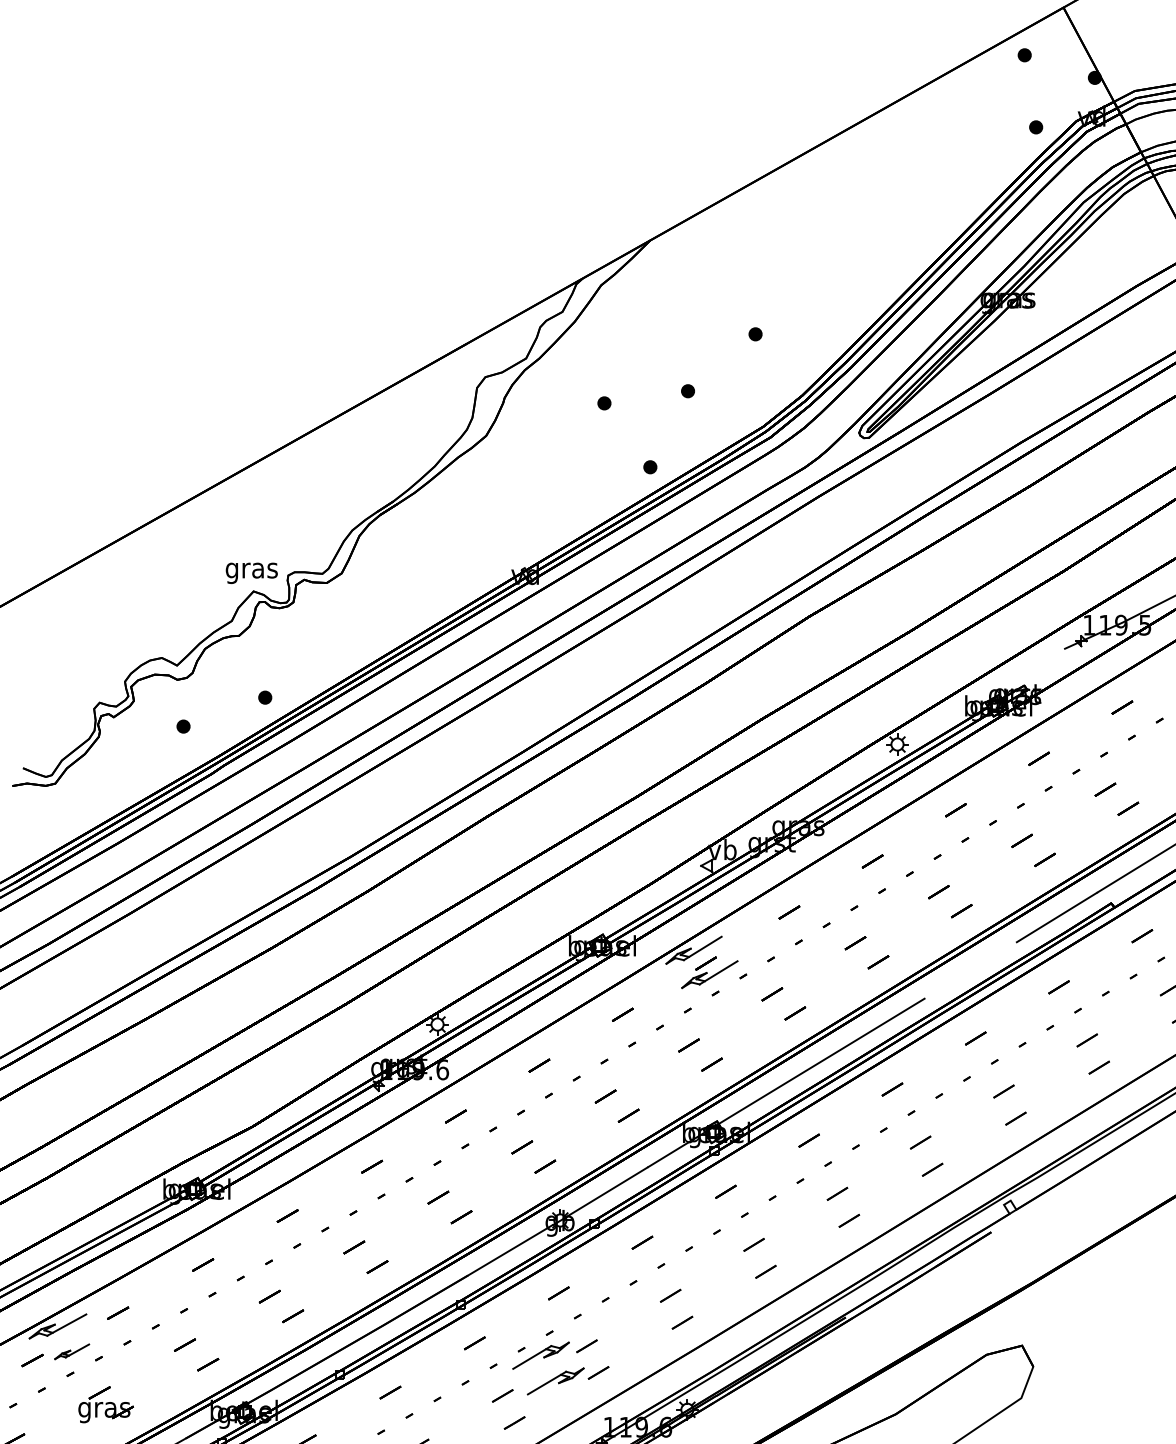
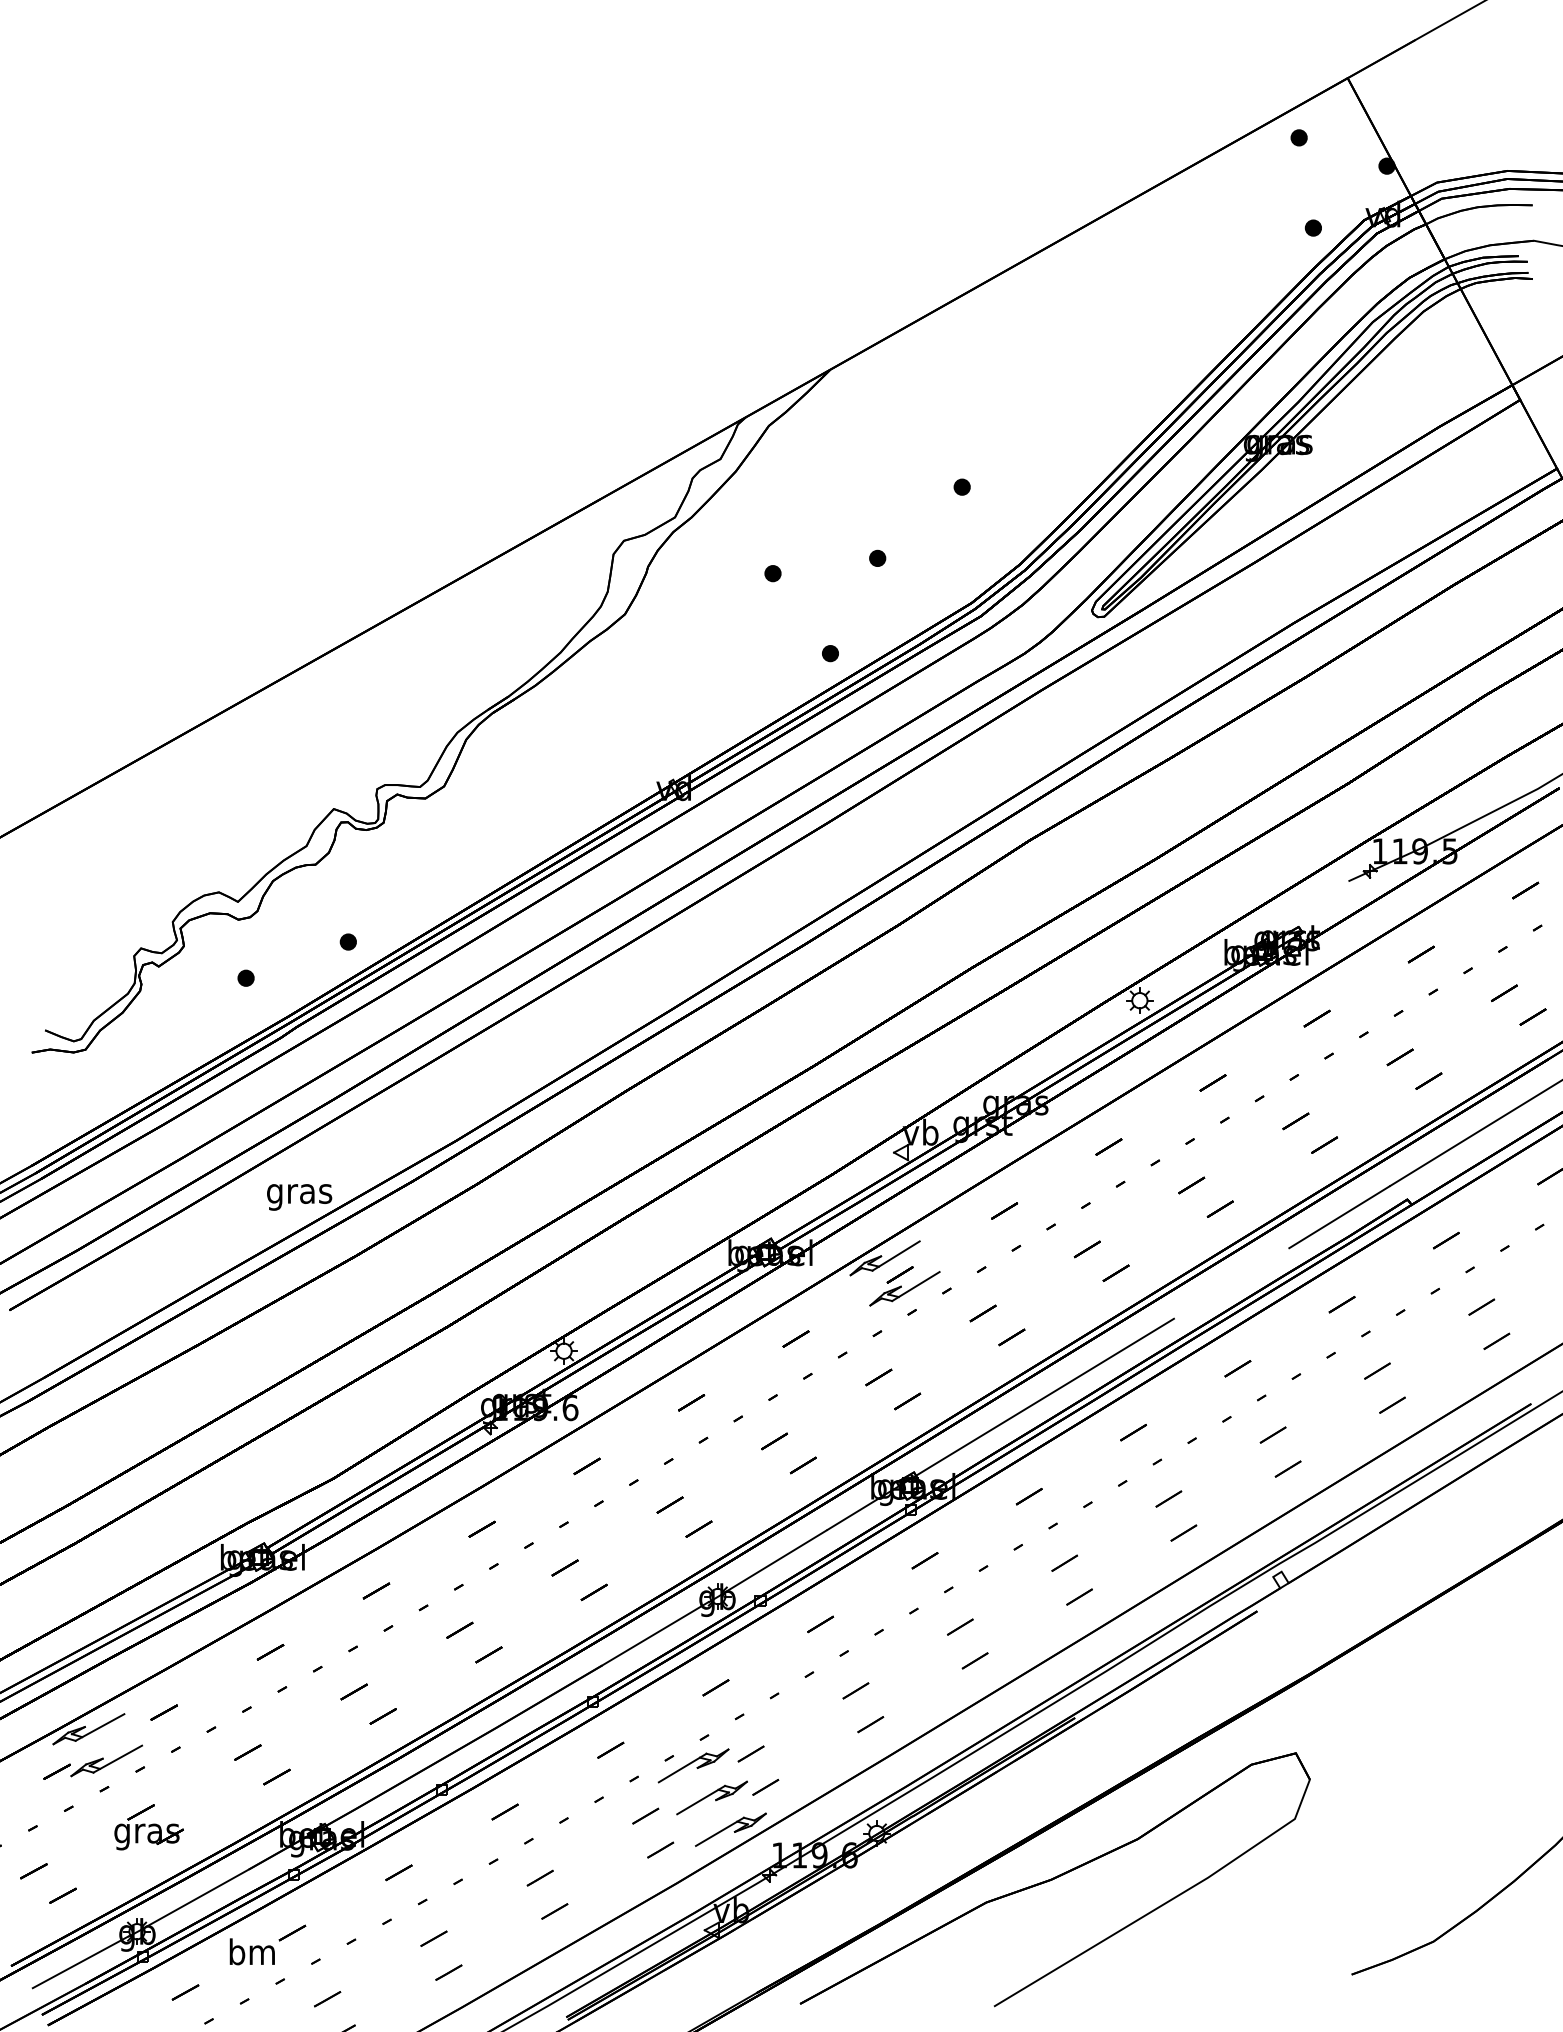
text: (251, 573) -> (299, 1197), moved
part: (72, 1351) -> (106, 1760), size x1.67
part: (570, 1406) -> (730, 1829), added

